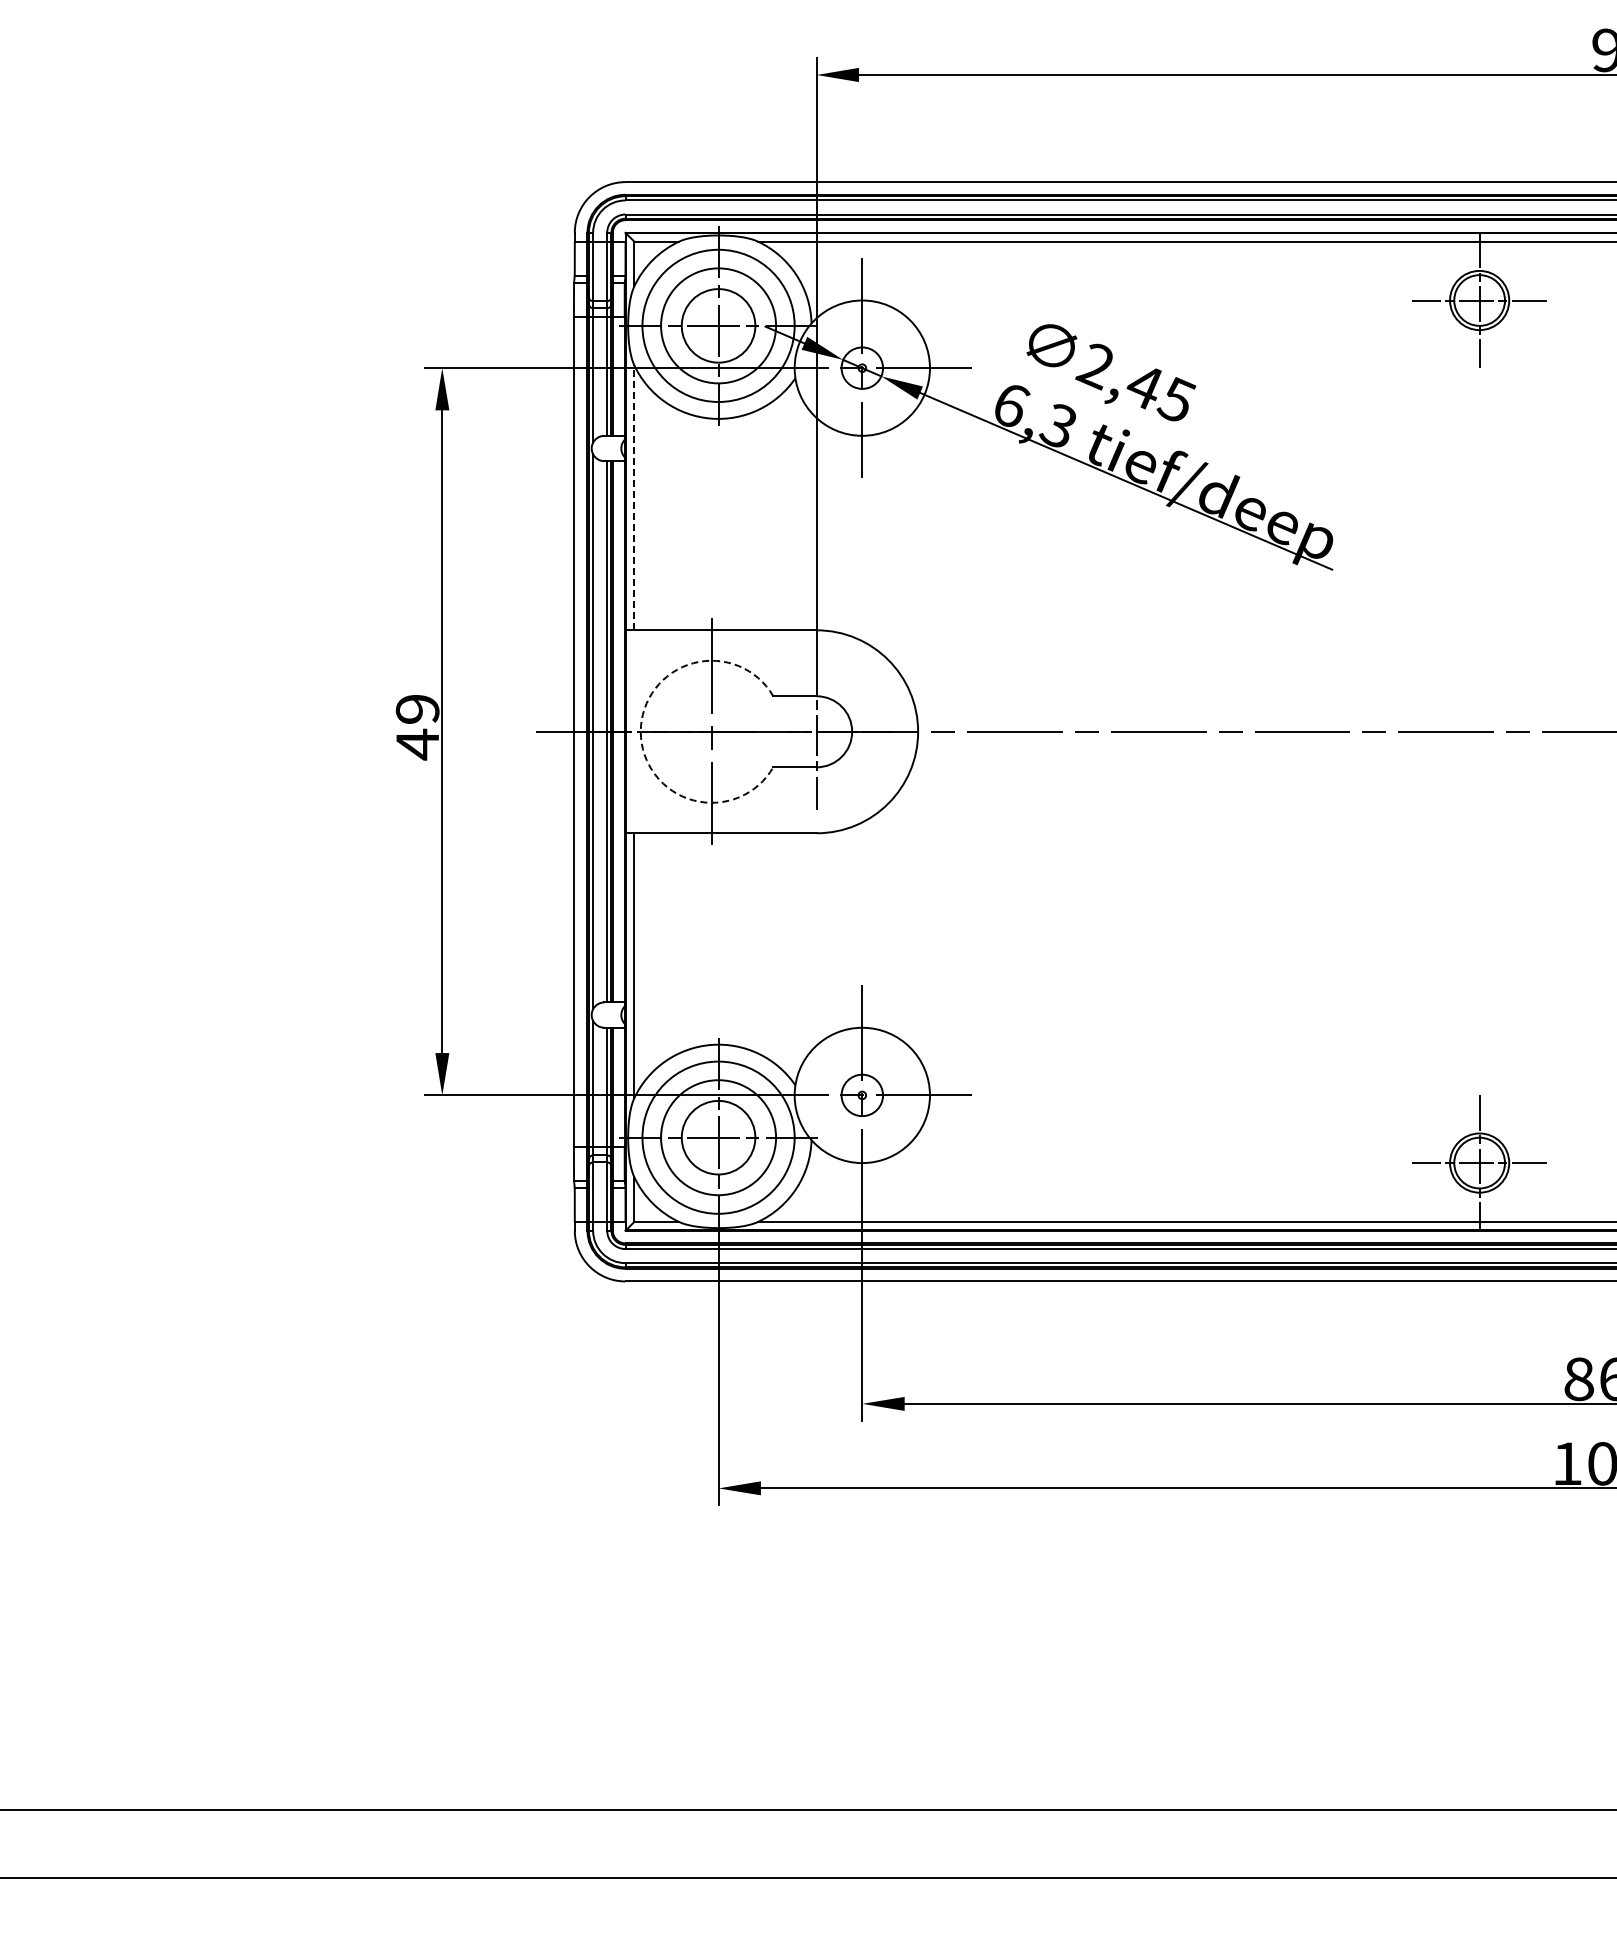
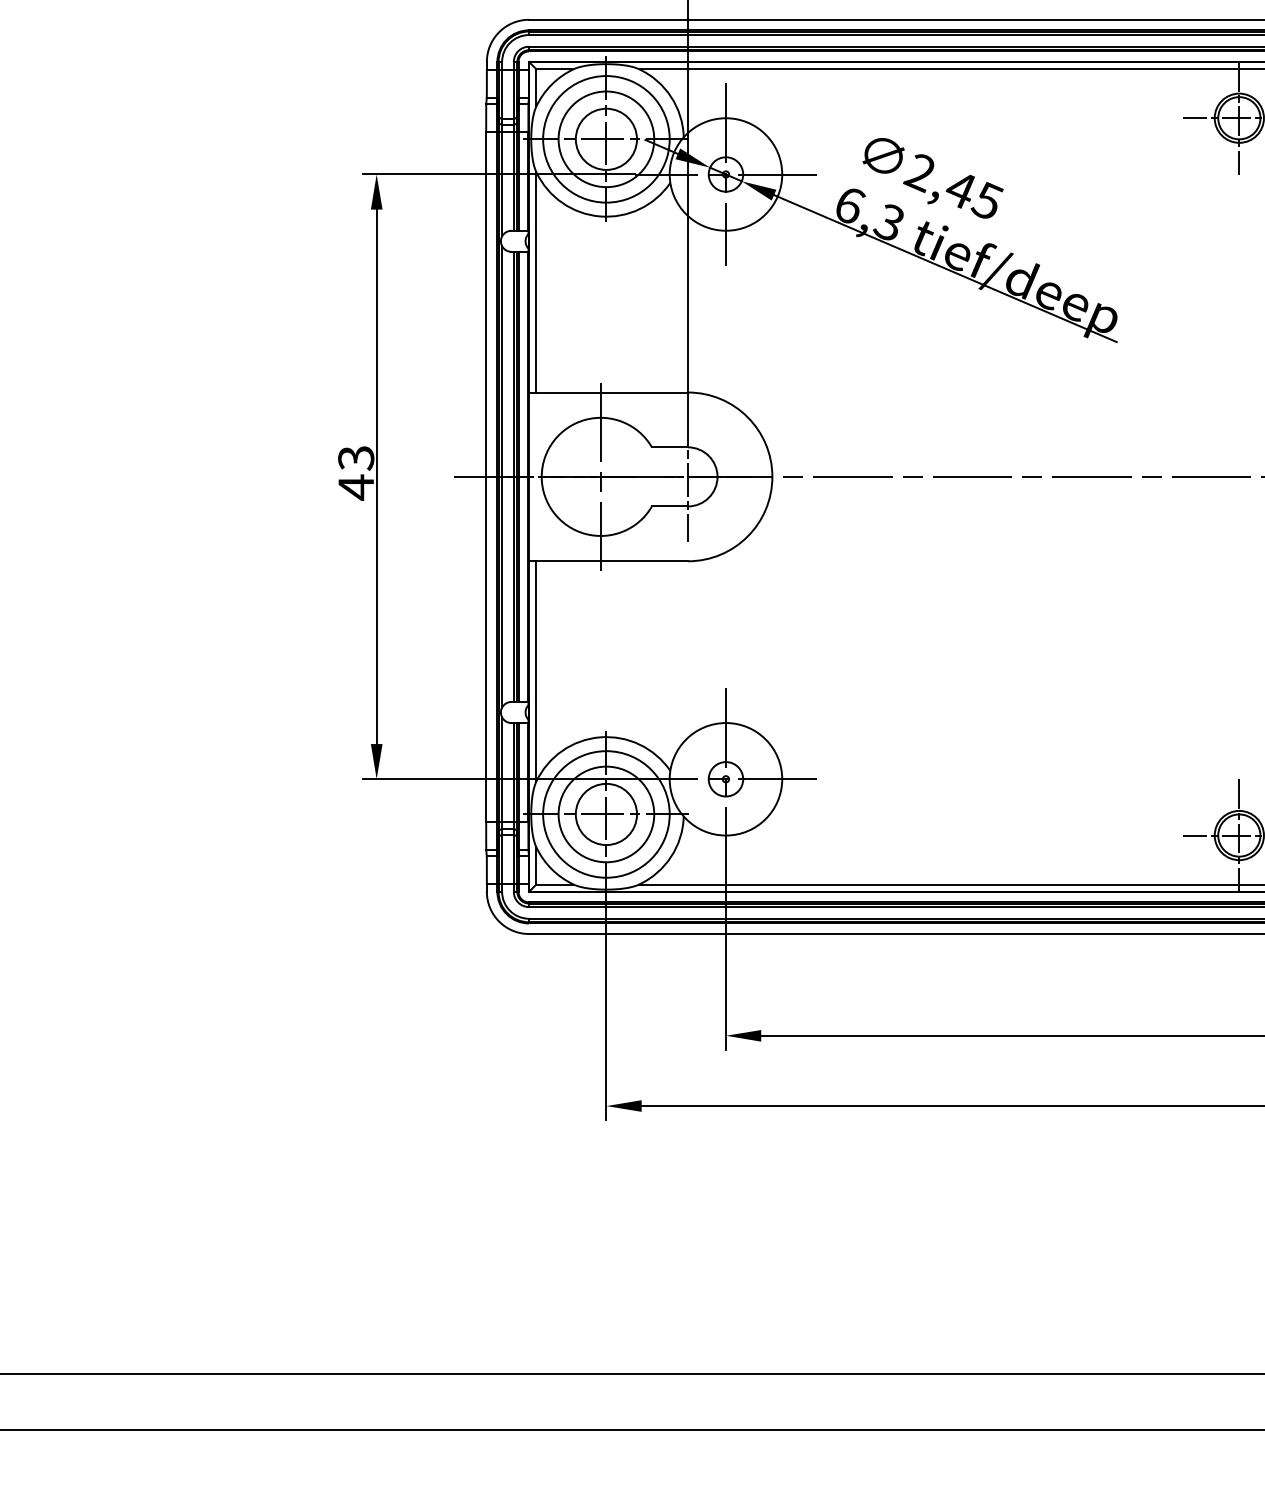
line: (634, 497) -> (536, 282), dashed -> solid
text: (417, 709) -> (356, 458), 49 -> 43
arc: (640, 731) -> (541, 476), dashed -> solid

